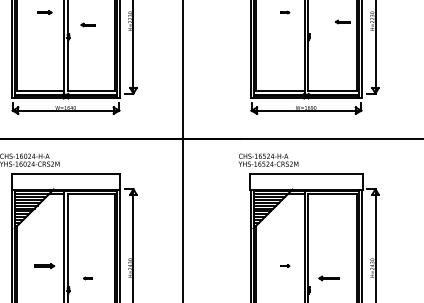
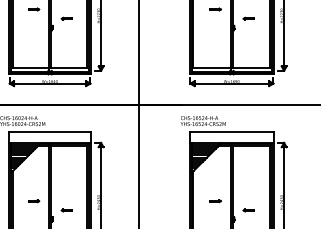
part: (284, 12) -> (215, 9), size x1.67
part: (342, 21) -> (248, 18), moved
part: (44, 265) -> (33, 200), size x0.71
part: (284, 265) -> (215, 200), size x1.67
part: (87, 278) -> (66, 210), size x1.67
part: (328, 278) -> (248, 210), size x0.71

